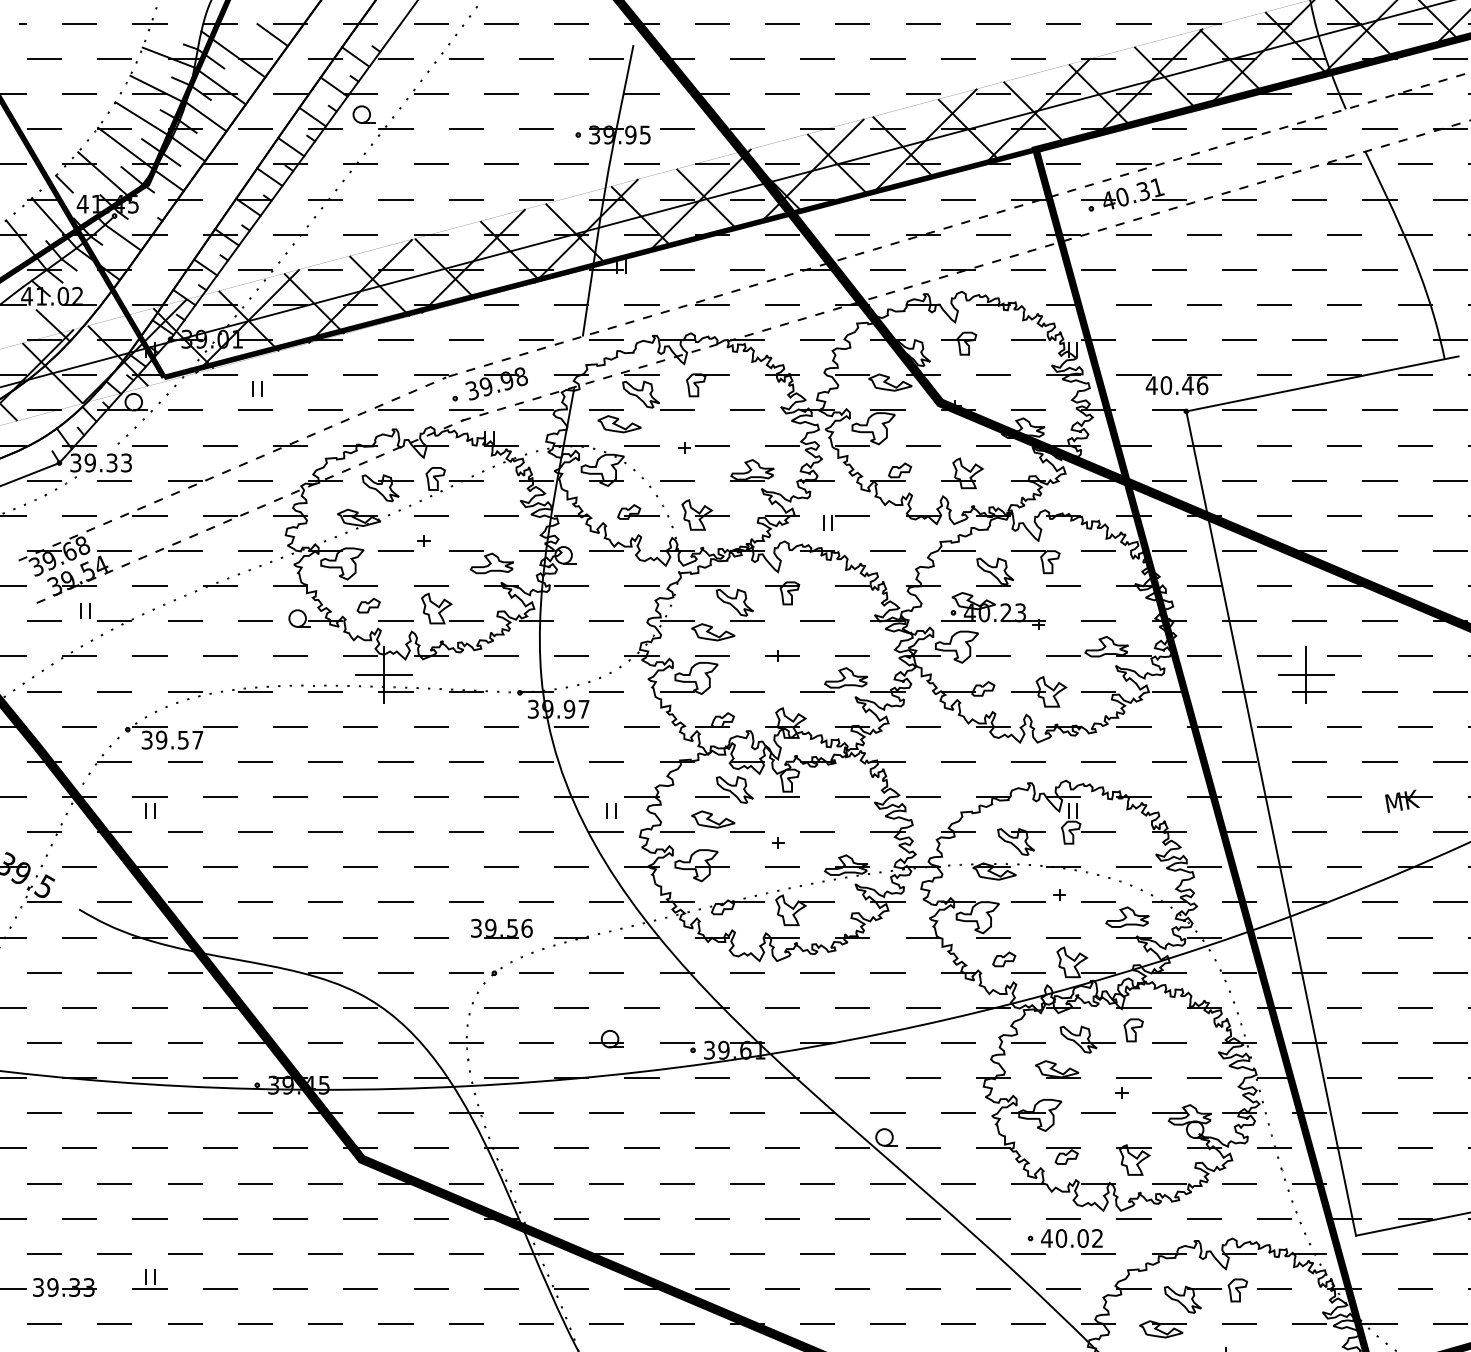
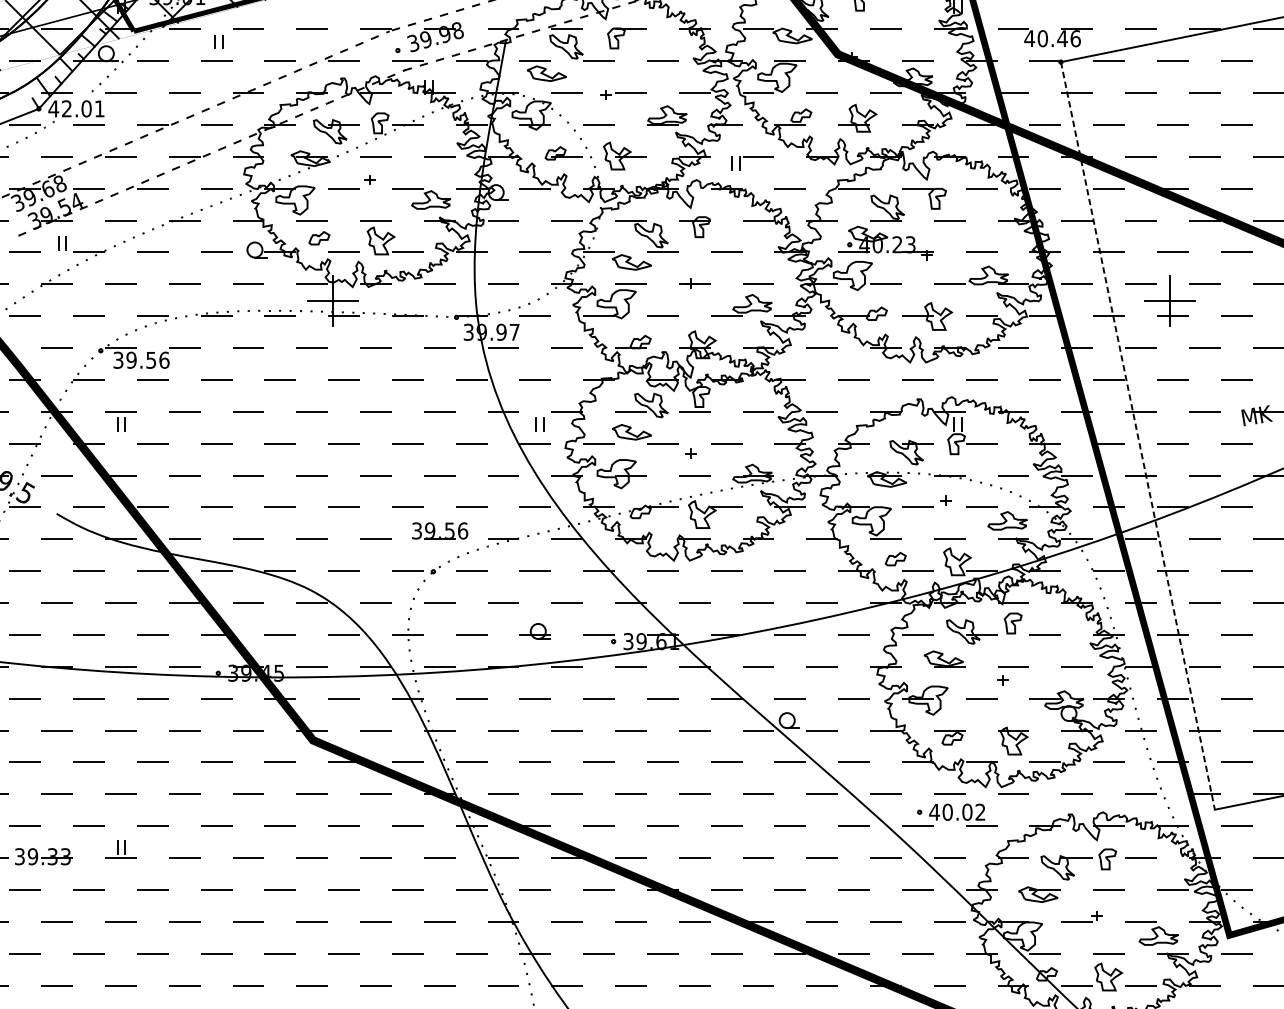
text: (100, 462) -> (76, 108), 39.33 -> 42.01
text: (197, 739) -> (164, 359), 39.57 -> 39.56
line: (1271, 823) -> (1138, 435), solid -> dashed

